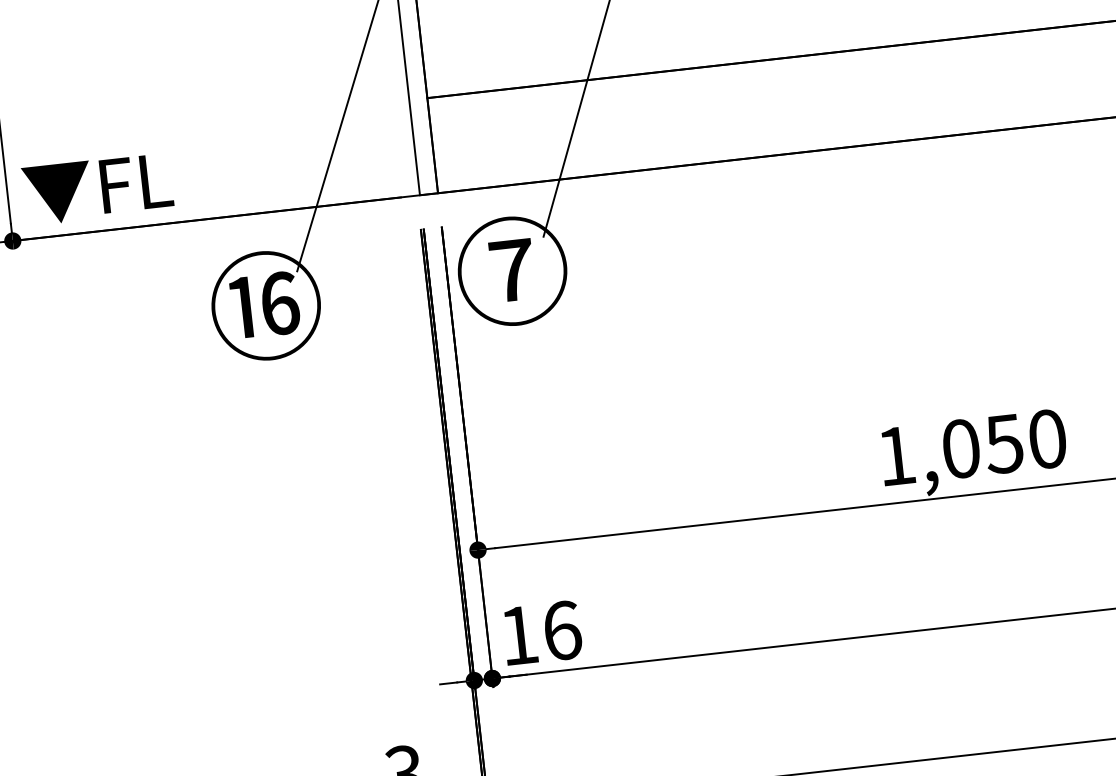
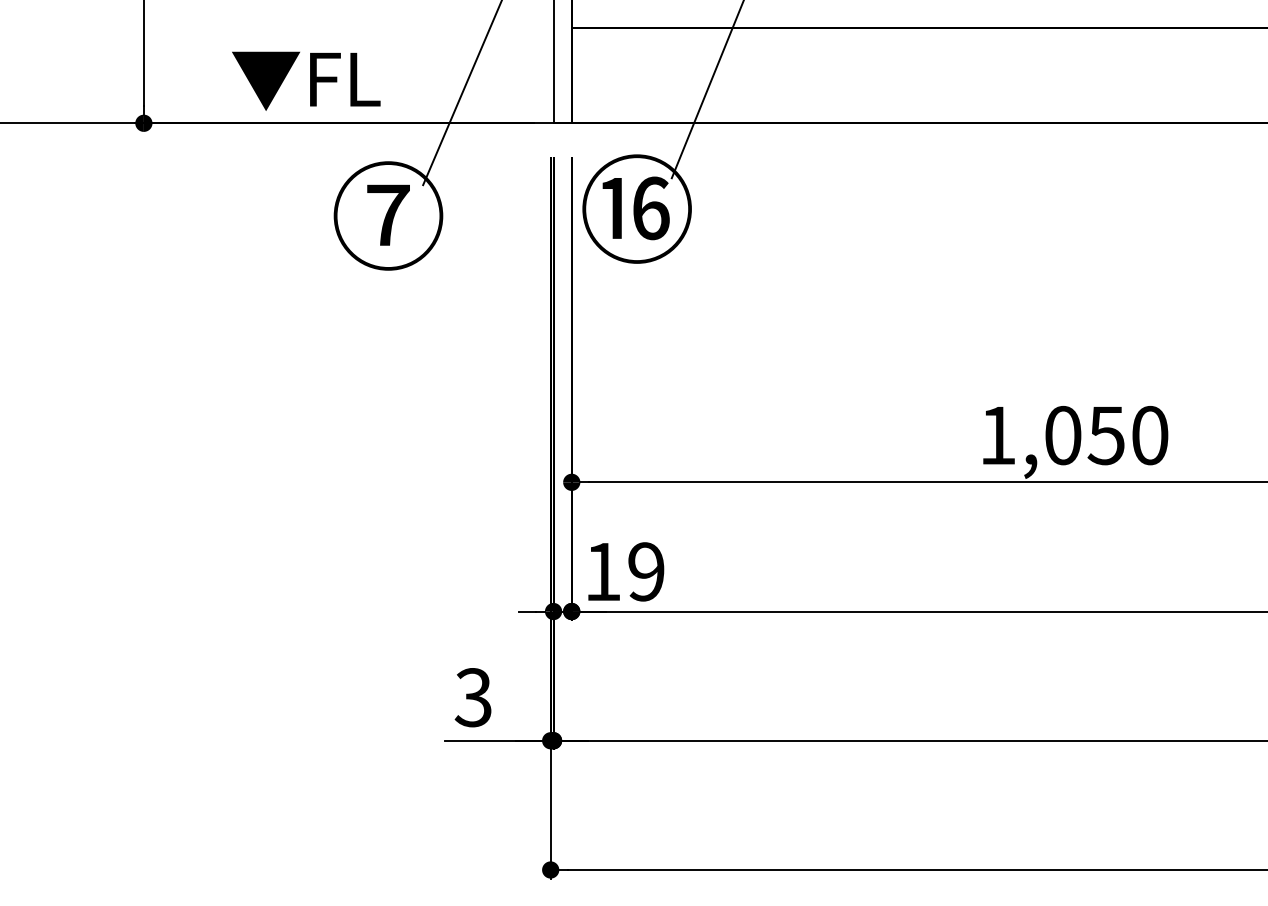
text: (98, 188) -> (306, 80), moved
text: (510, 270) -> (635, 208), ⑦ -> ⑯
text: (265, 305) -> (387, 215), ⑯ -> ⑦
text: (562, 630) -> (646, 571), 16 -> 19

